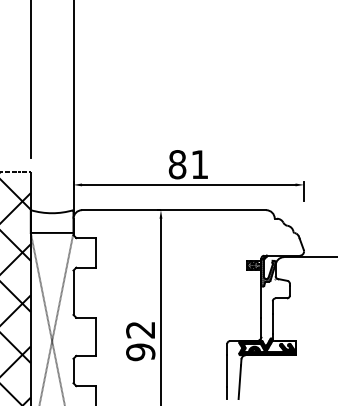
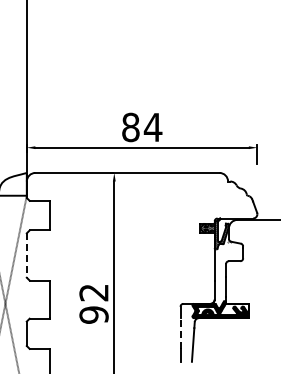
text: (199, 164) -> (152, 127), 81 -> 84
line: (73, 293) -> (26, 256), solid -> dashed
line: (227, 371) -> (180, 334), solid -> dashed

